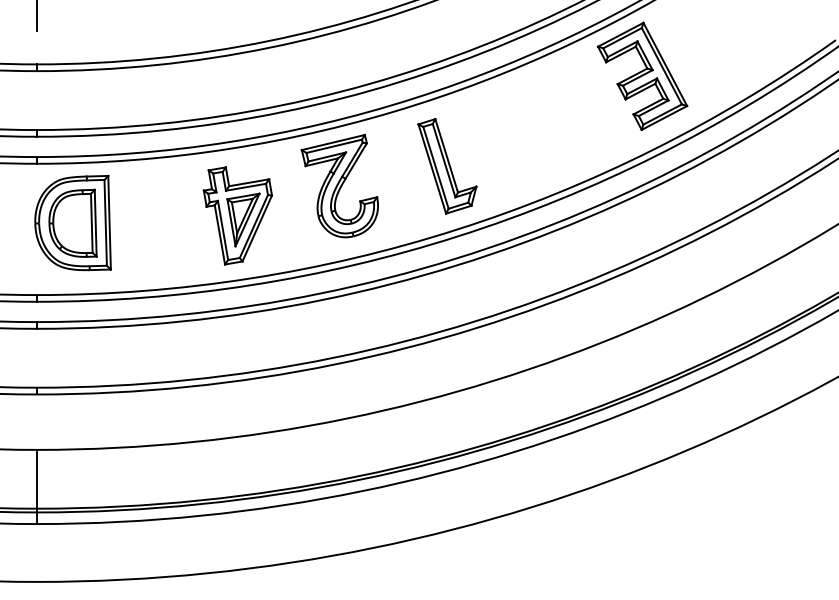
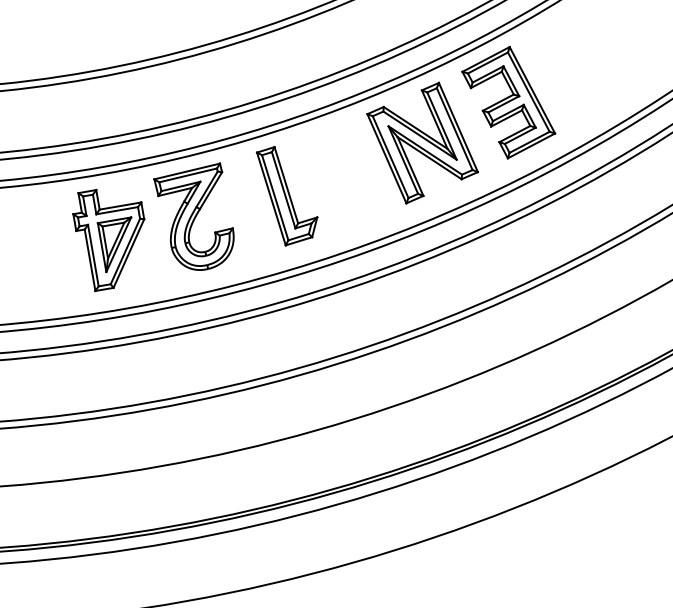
part: (559, 115) -> (422, 143), added
part: (447, 166) -> (287, 196), moved
part: (237, 215) -> (108, 240), moved

